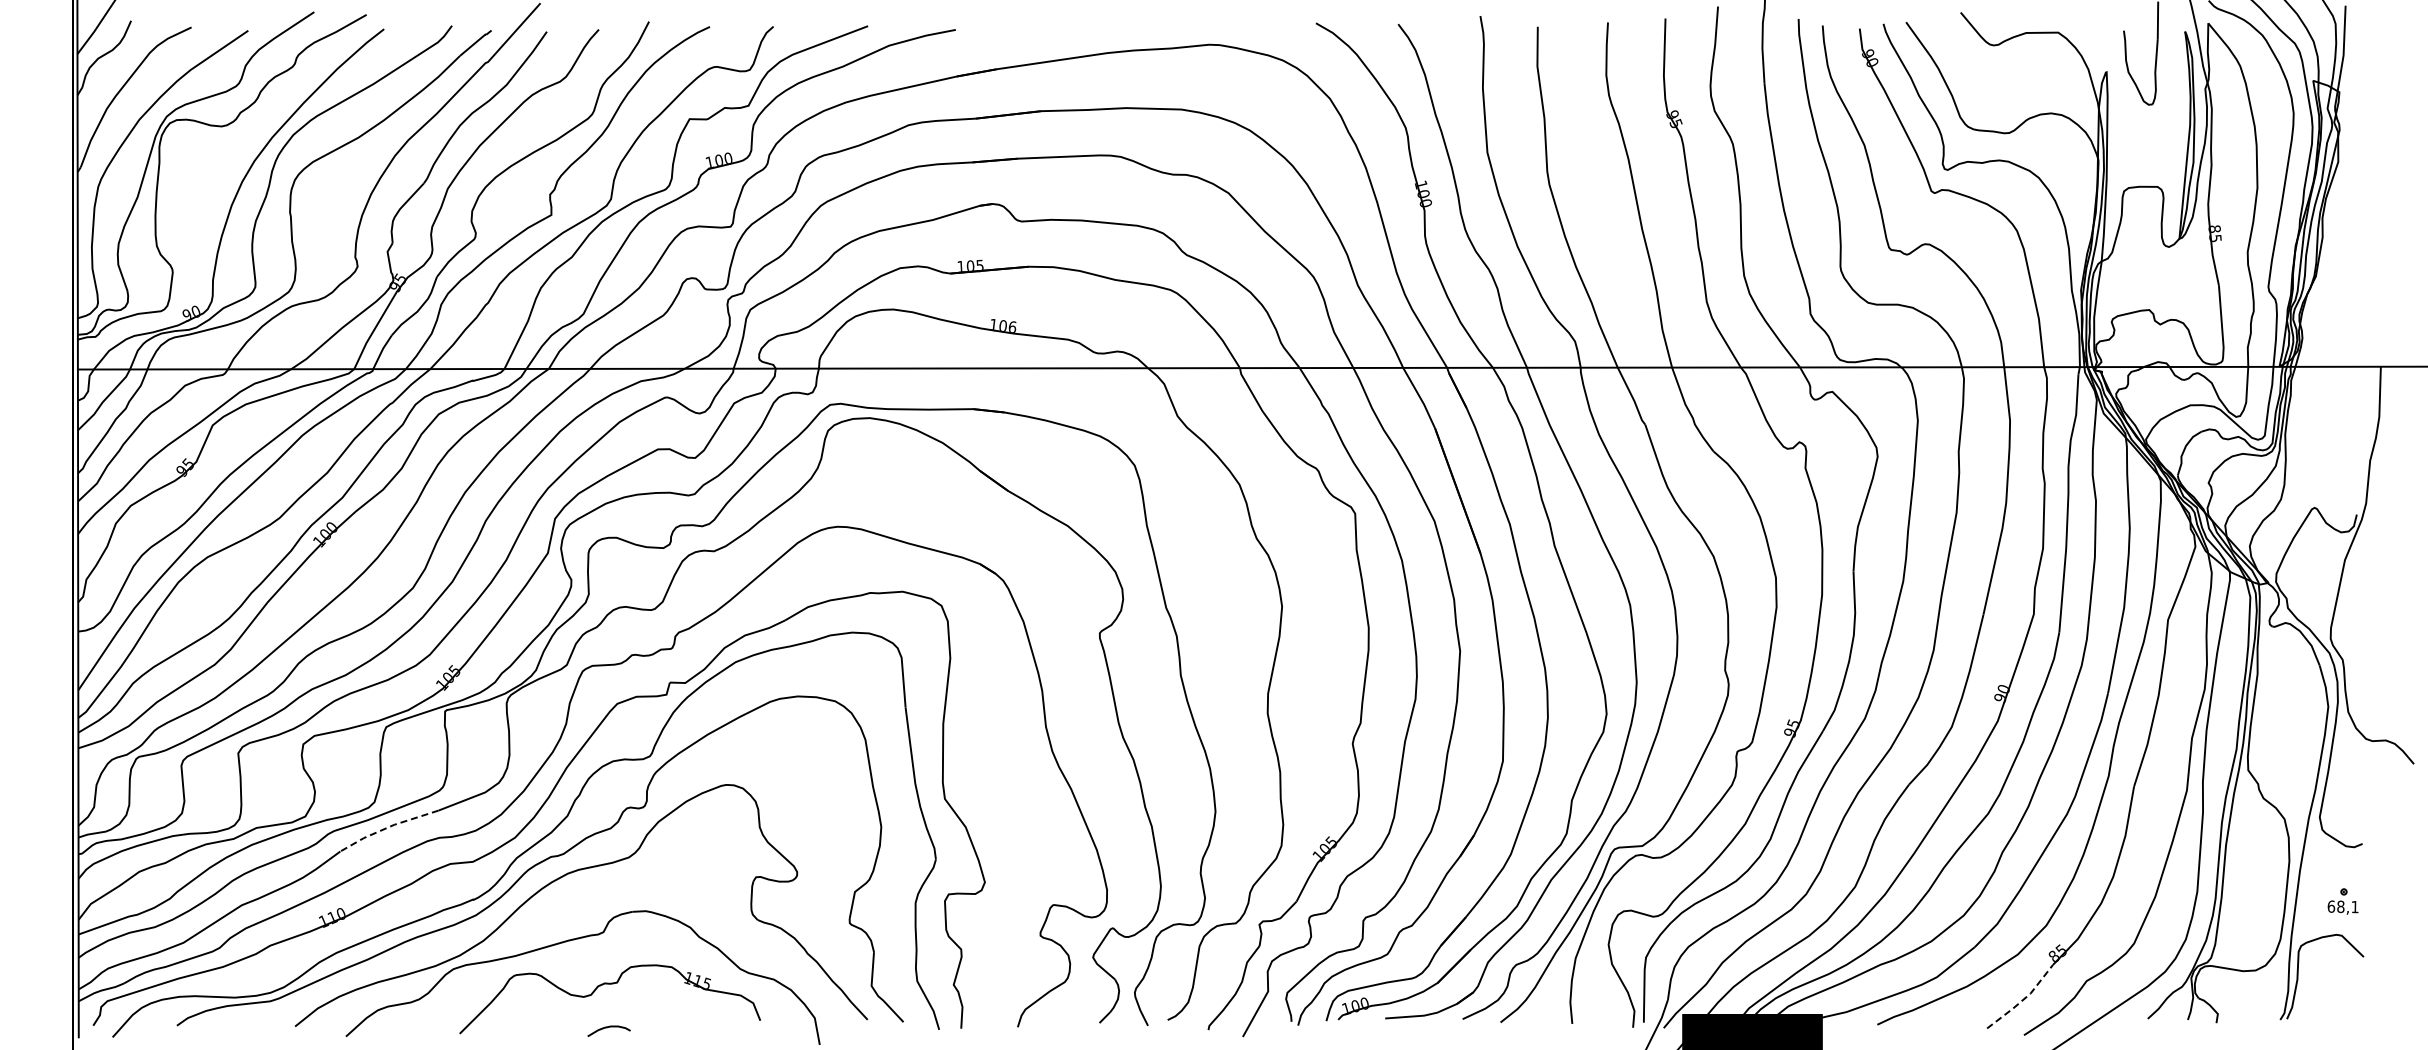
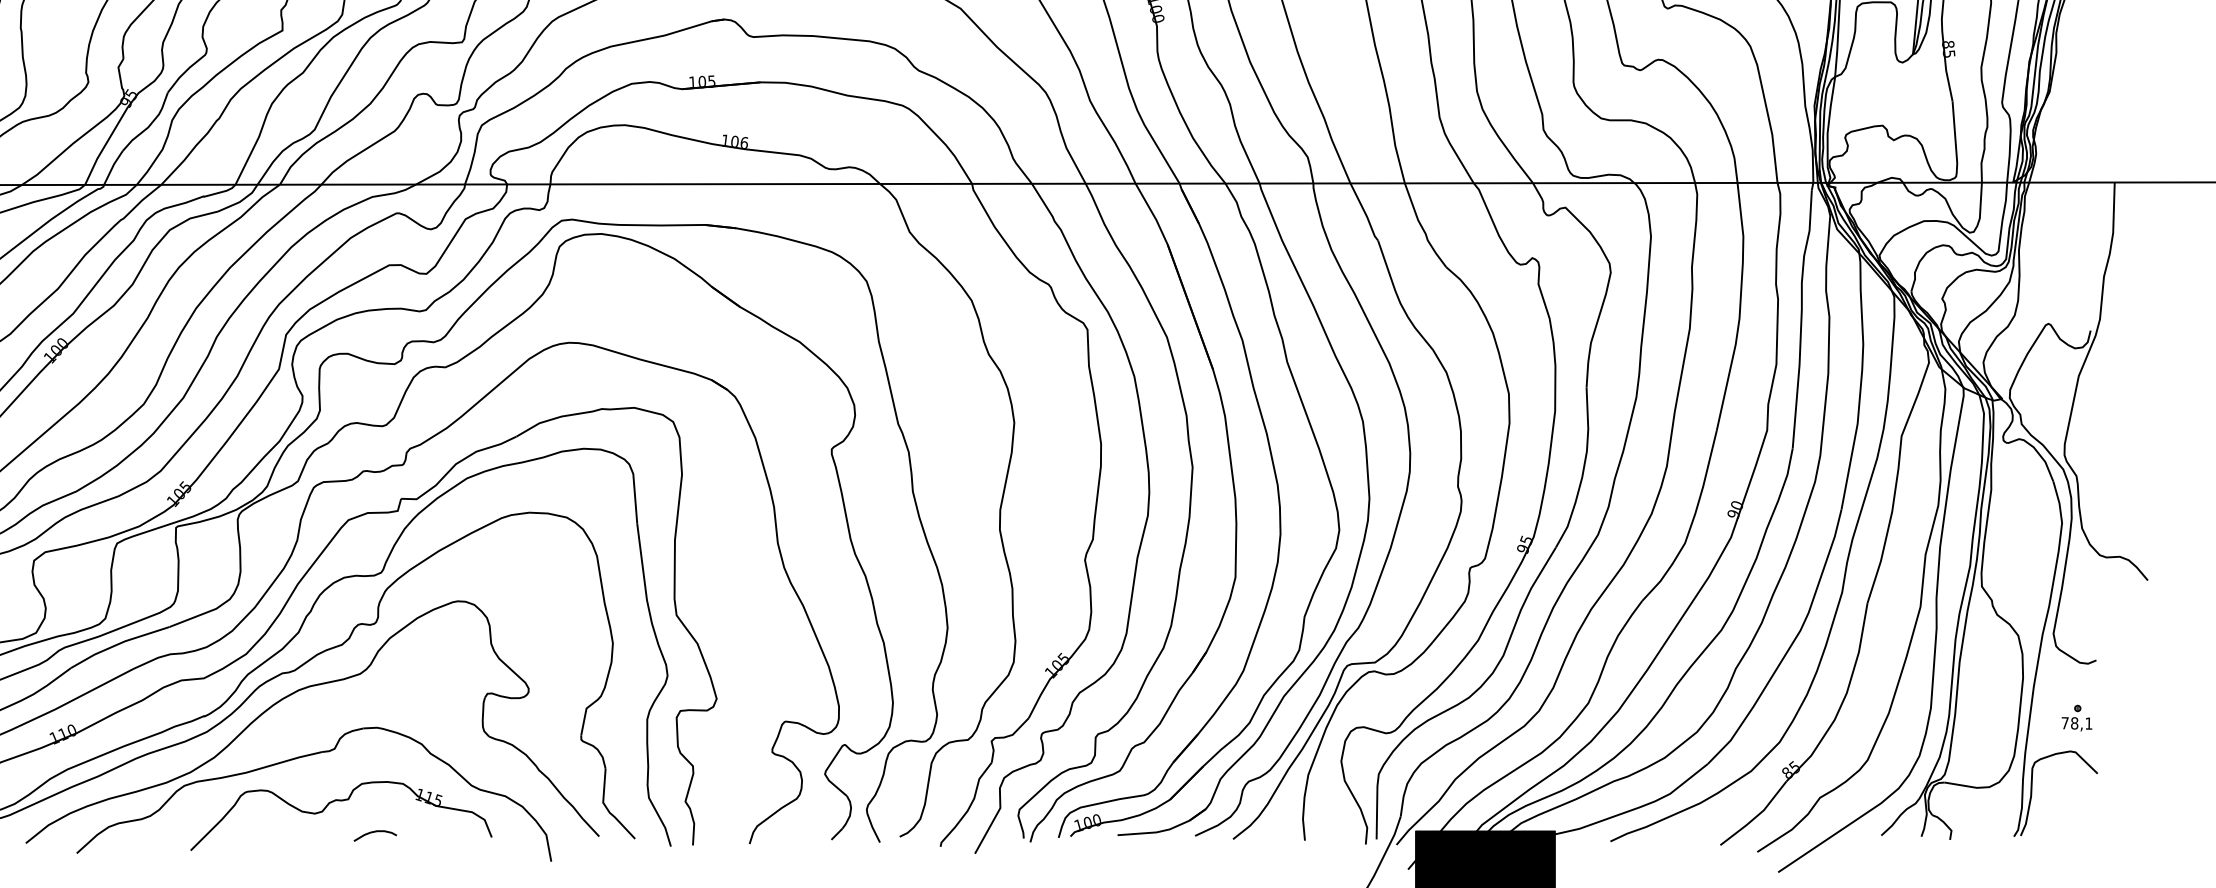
line: (387, 827) -> (118, 643), dashed -> solid
text: (2331, 906) -> (2065, 723), 68,1 -> 78,1
line: (2023, 999) -> (1756, 816), dashed -> solid
curve: (607, 1028) -> (373, 833), moved

